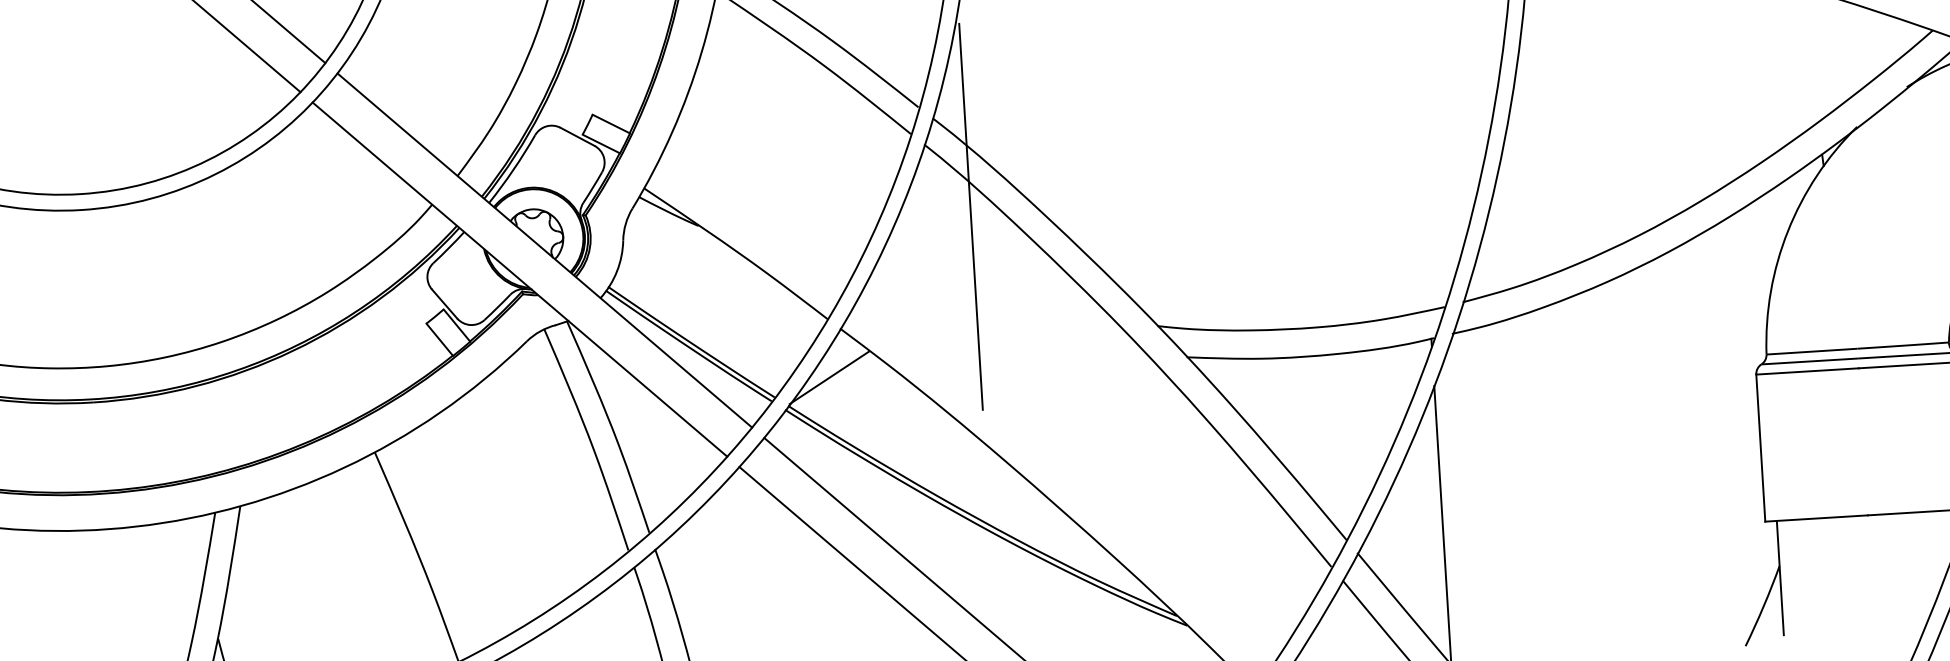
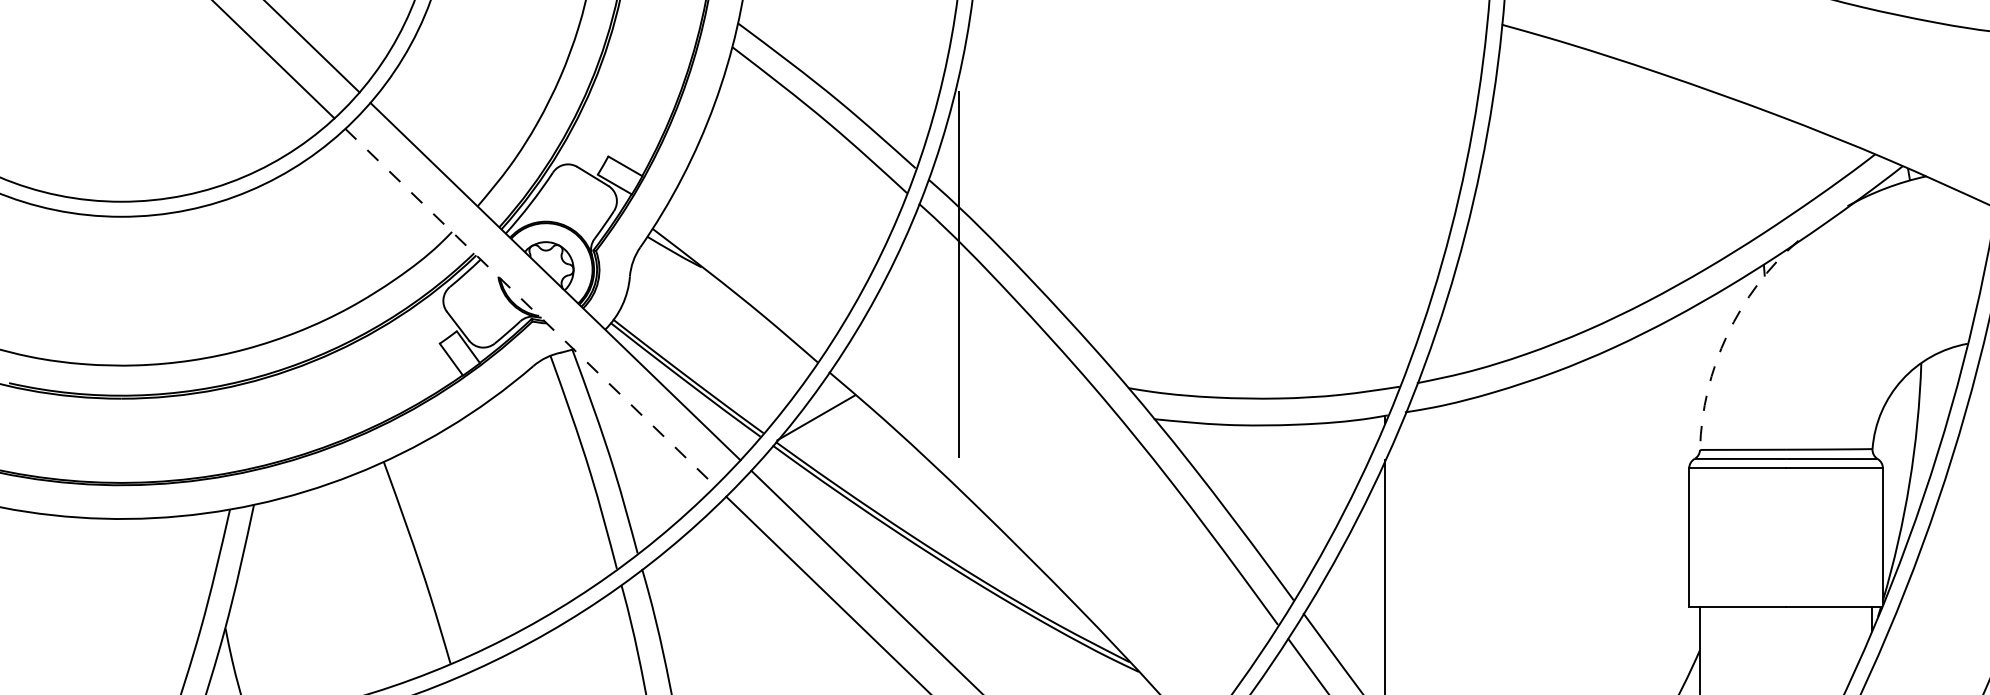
arc: (1788, 231) -> (1727, 335), solid -> dashed
line: (520, 279) -> (530, 307), solid -> dashed

